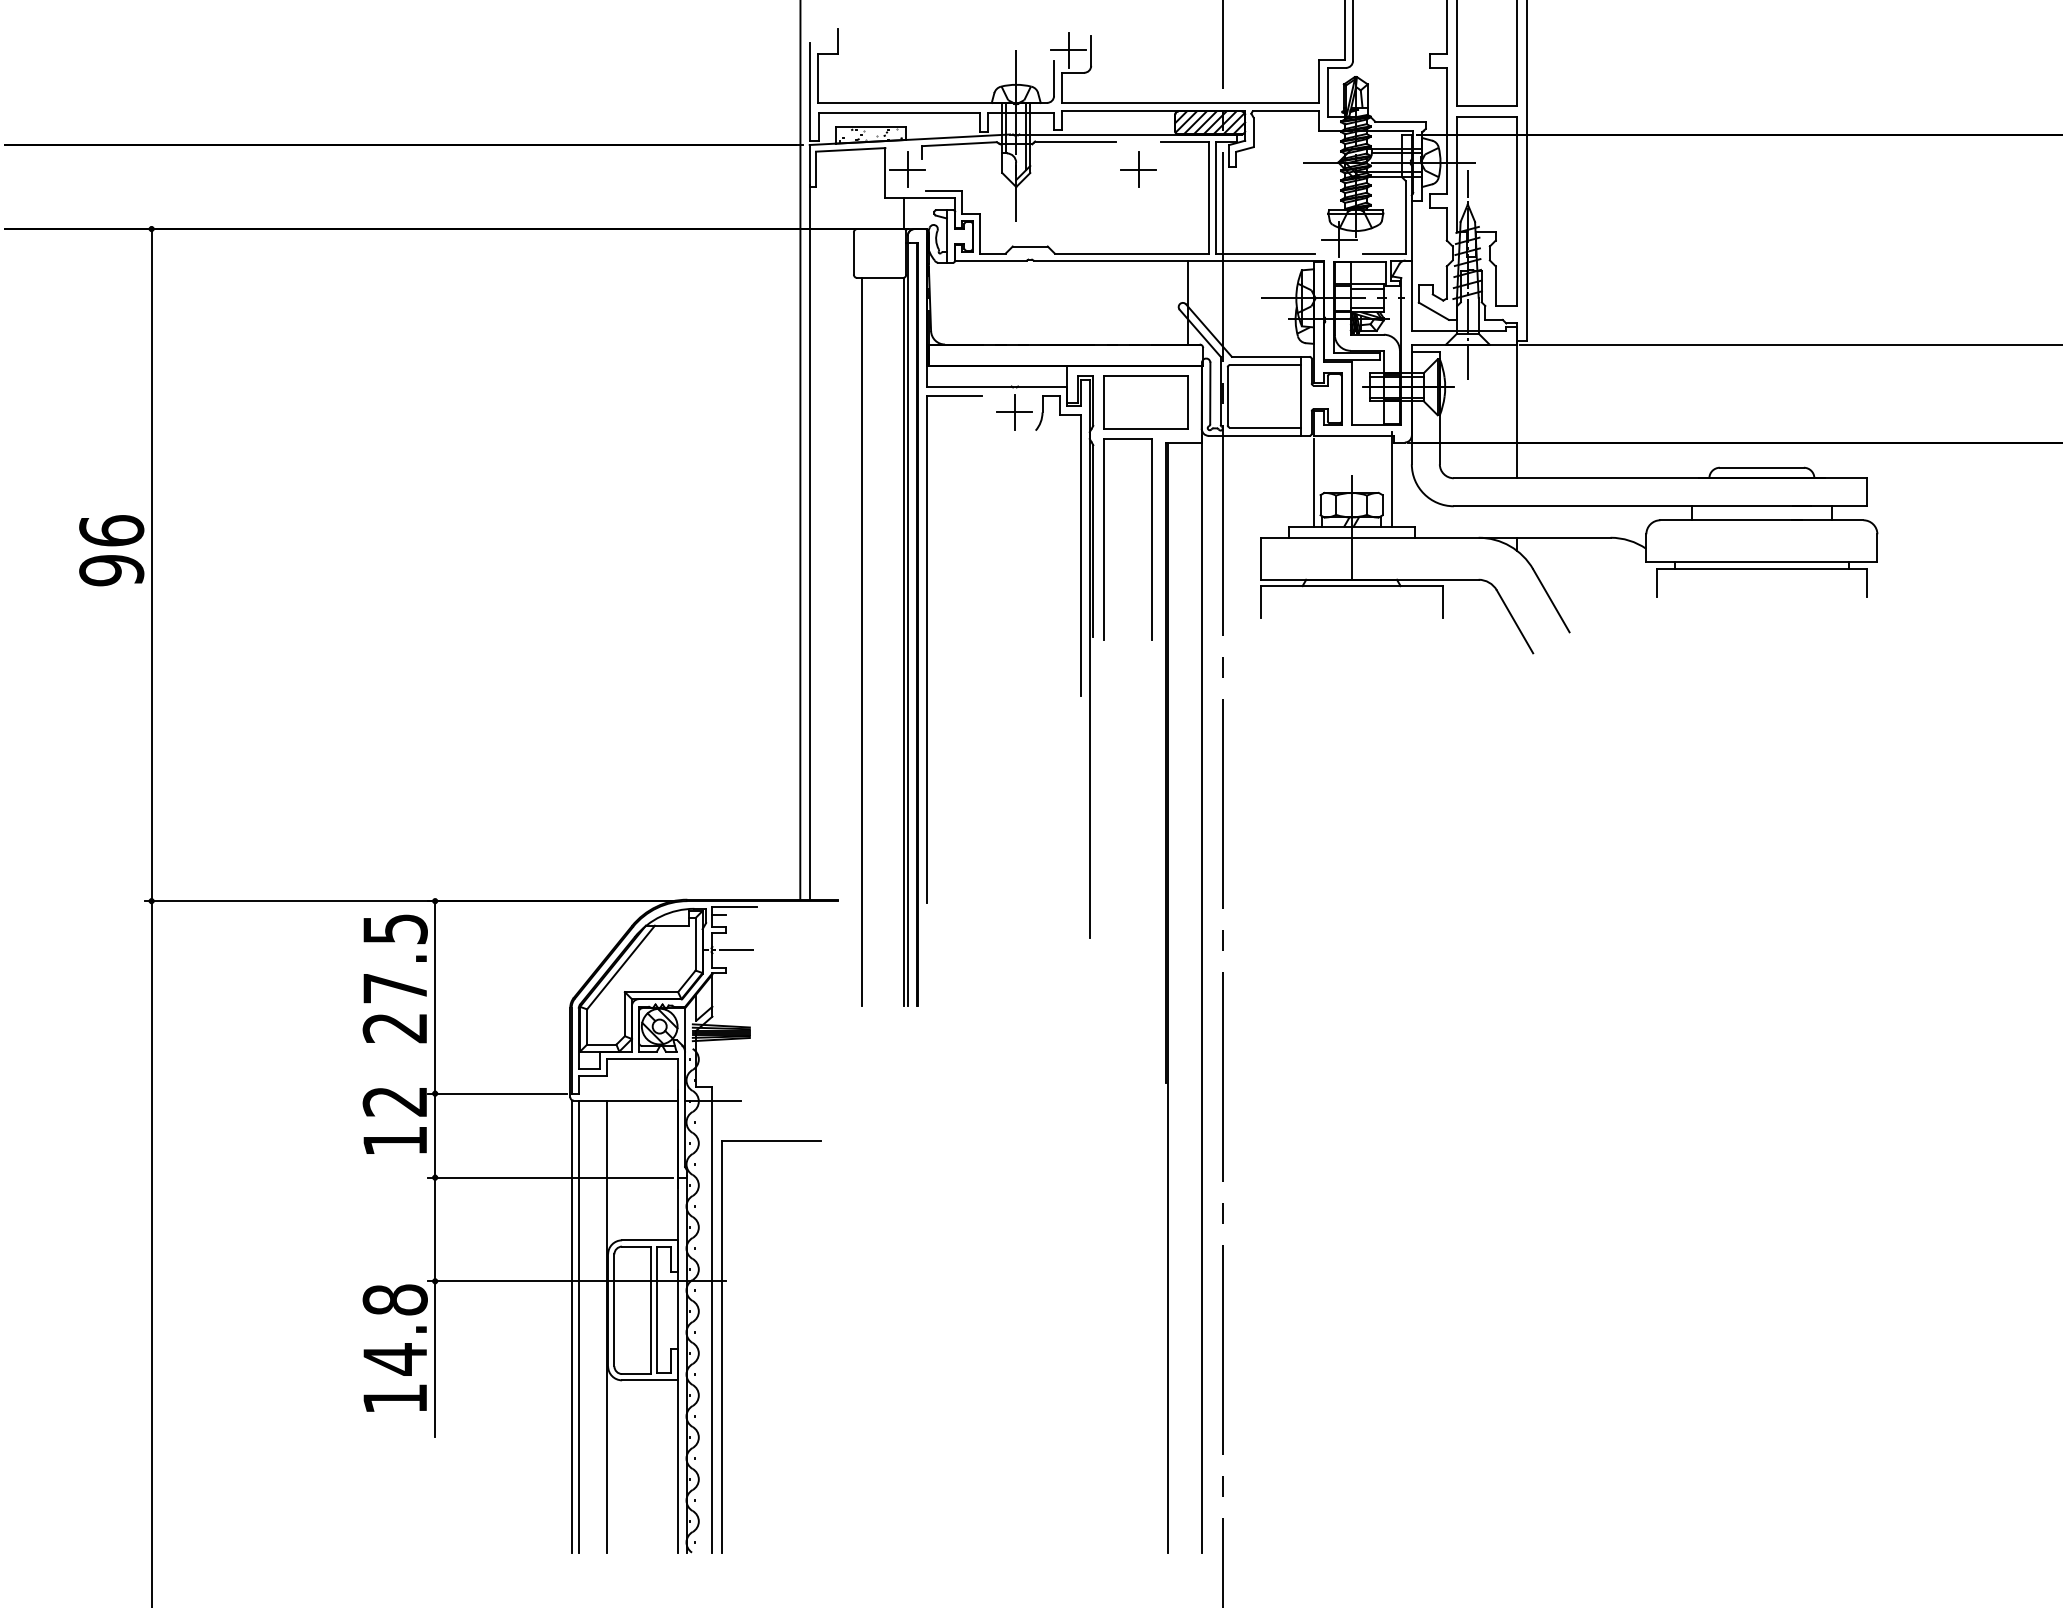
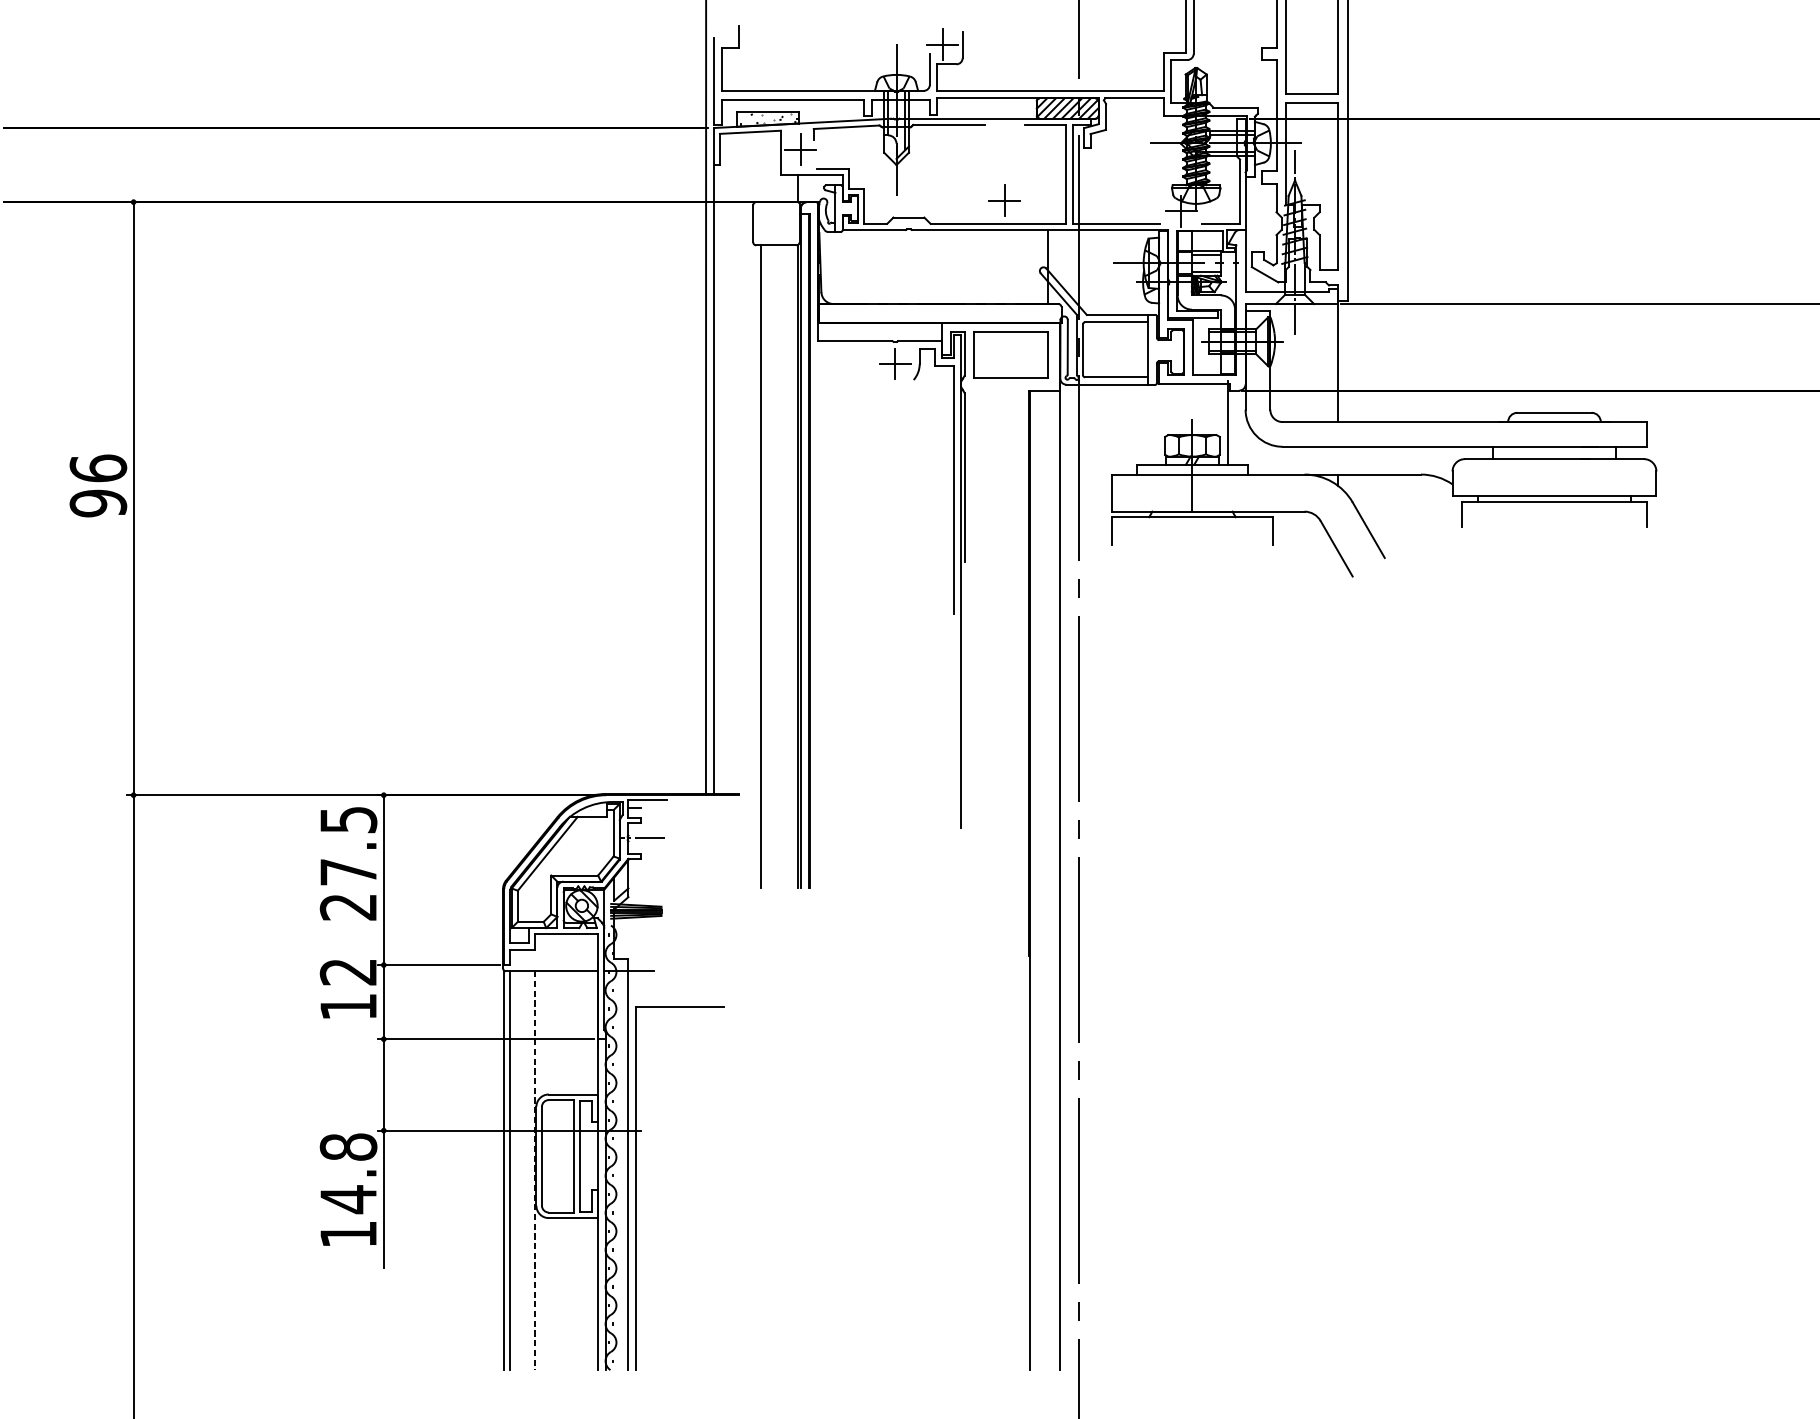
part: (1138, 169) -> (1004, 200), moved
line: (1313, 482) -> (1158, 425), removed
part: (1104, 539) -> (974, 476), removed
part: (927, 649) -> (818, 573), removed
line: (606, 1326) -> (534, 1170), solid -> dashed

